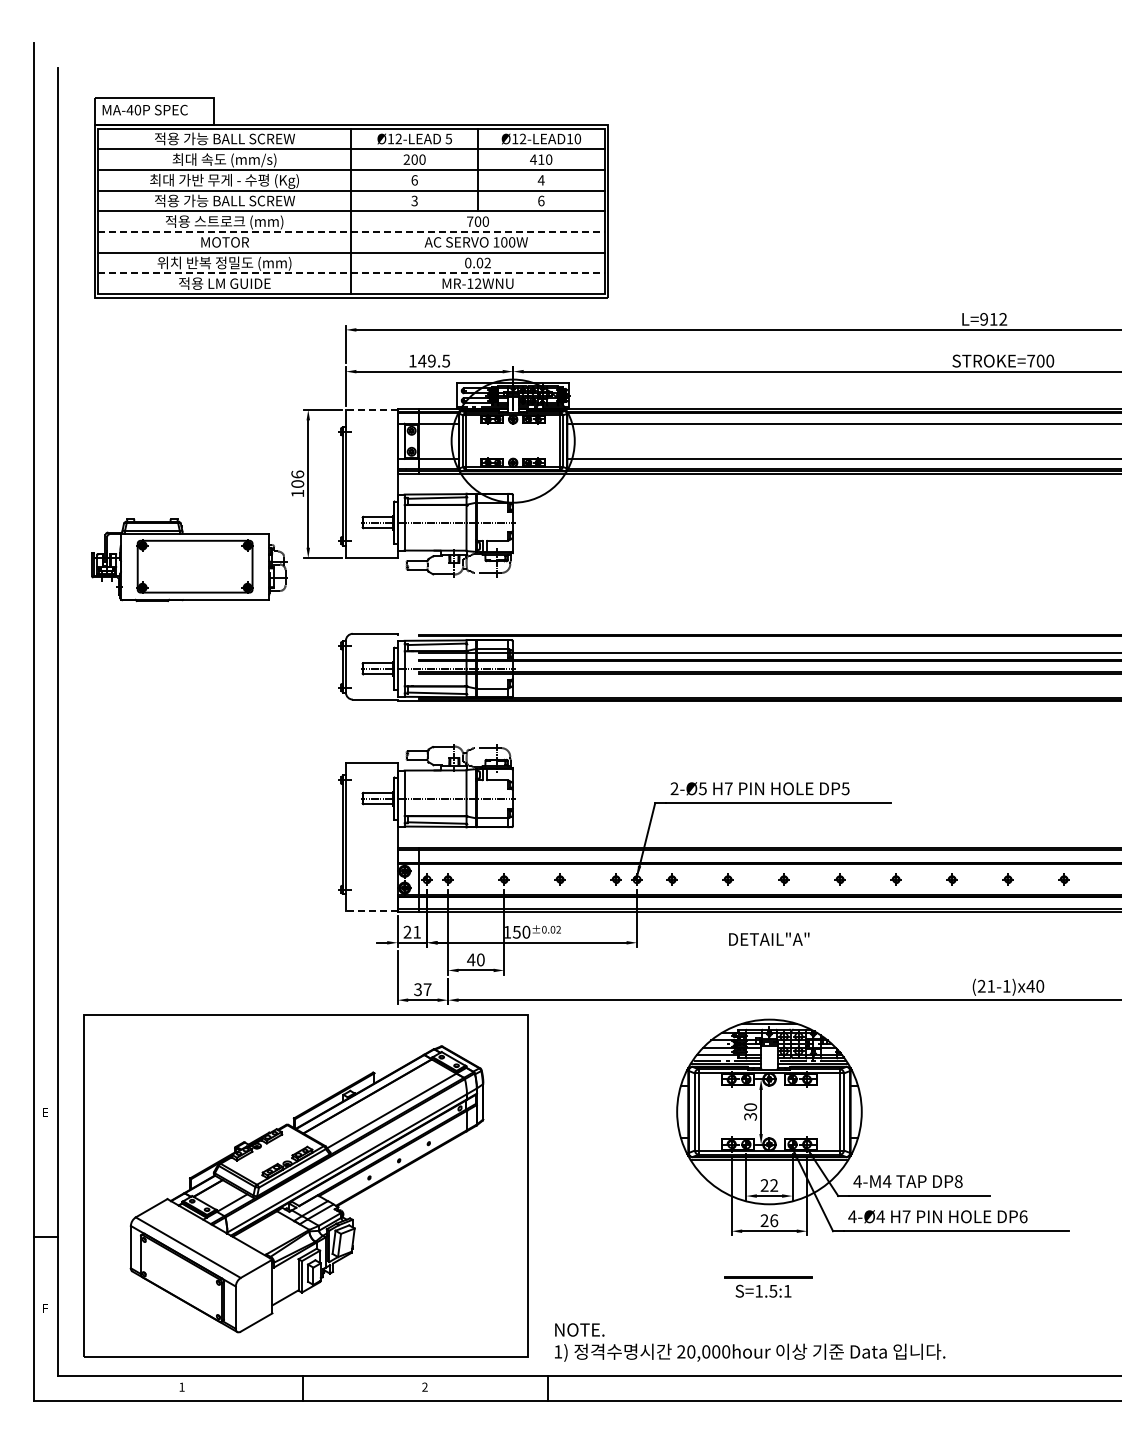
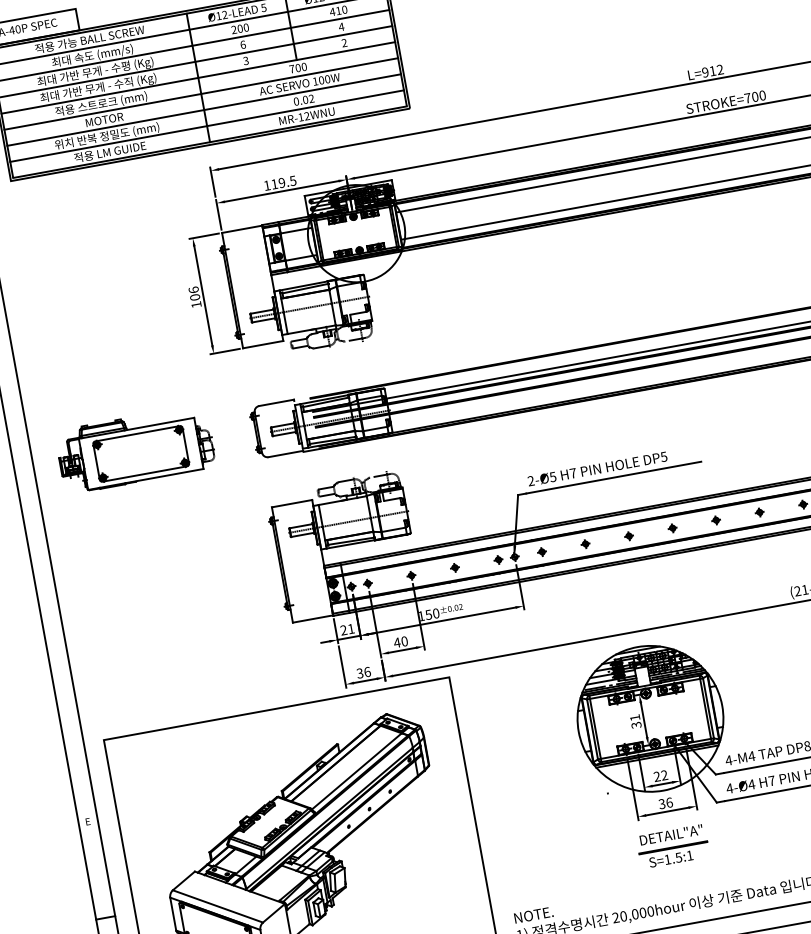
text: (541, 200) -> (344, 42), 6 -> 2
text: (224, 201) -> (98, 88), 적용 가능 BALL SCREW -> 최대 가반 무게 - 수직 (Kg)
line: (351, 232) -> (201, 94), dashed -> solid
line: (351, 273) -> (207, 126), dashed -> solid
text: (422, 360) -> (274, 183), 149.5 -> 119.5
line: (371, 409) -> (241, 229), dashed -> solid
part: (189, 560) -> (135, 449), moved
line: (371, 911) -> (312, 619), dashed -> solid
text: (769, 938) -> (671, 834), moved
text: (427, 989) -> (367, 671), 37 -> 36
text: (750, 1107) -> (635, 718), 30 -> 31
text: (764, 1221) -> (662, 804), 26 -> 36

